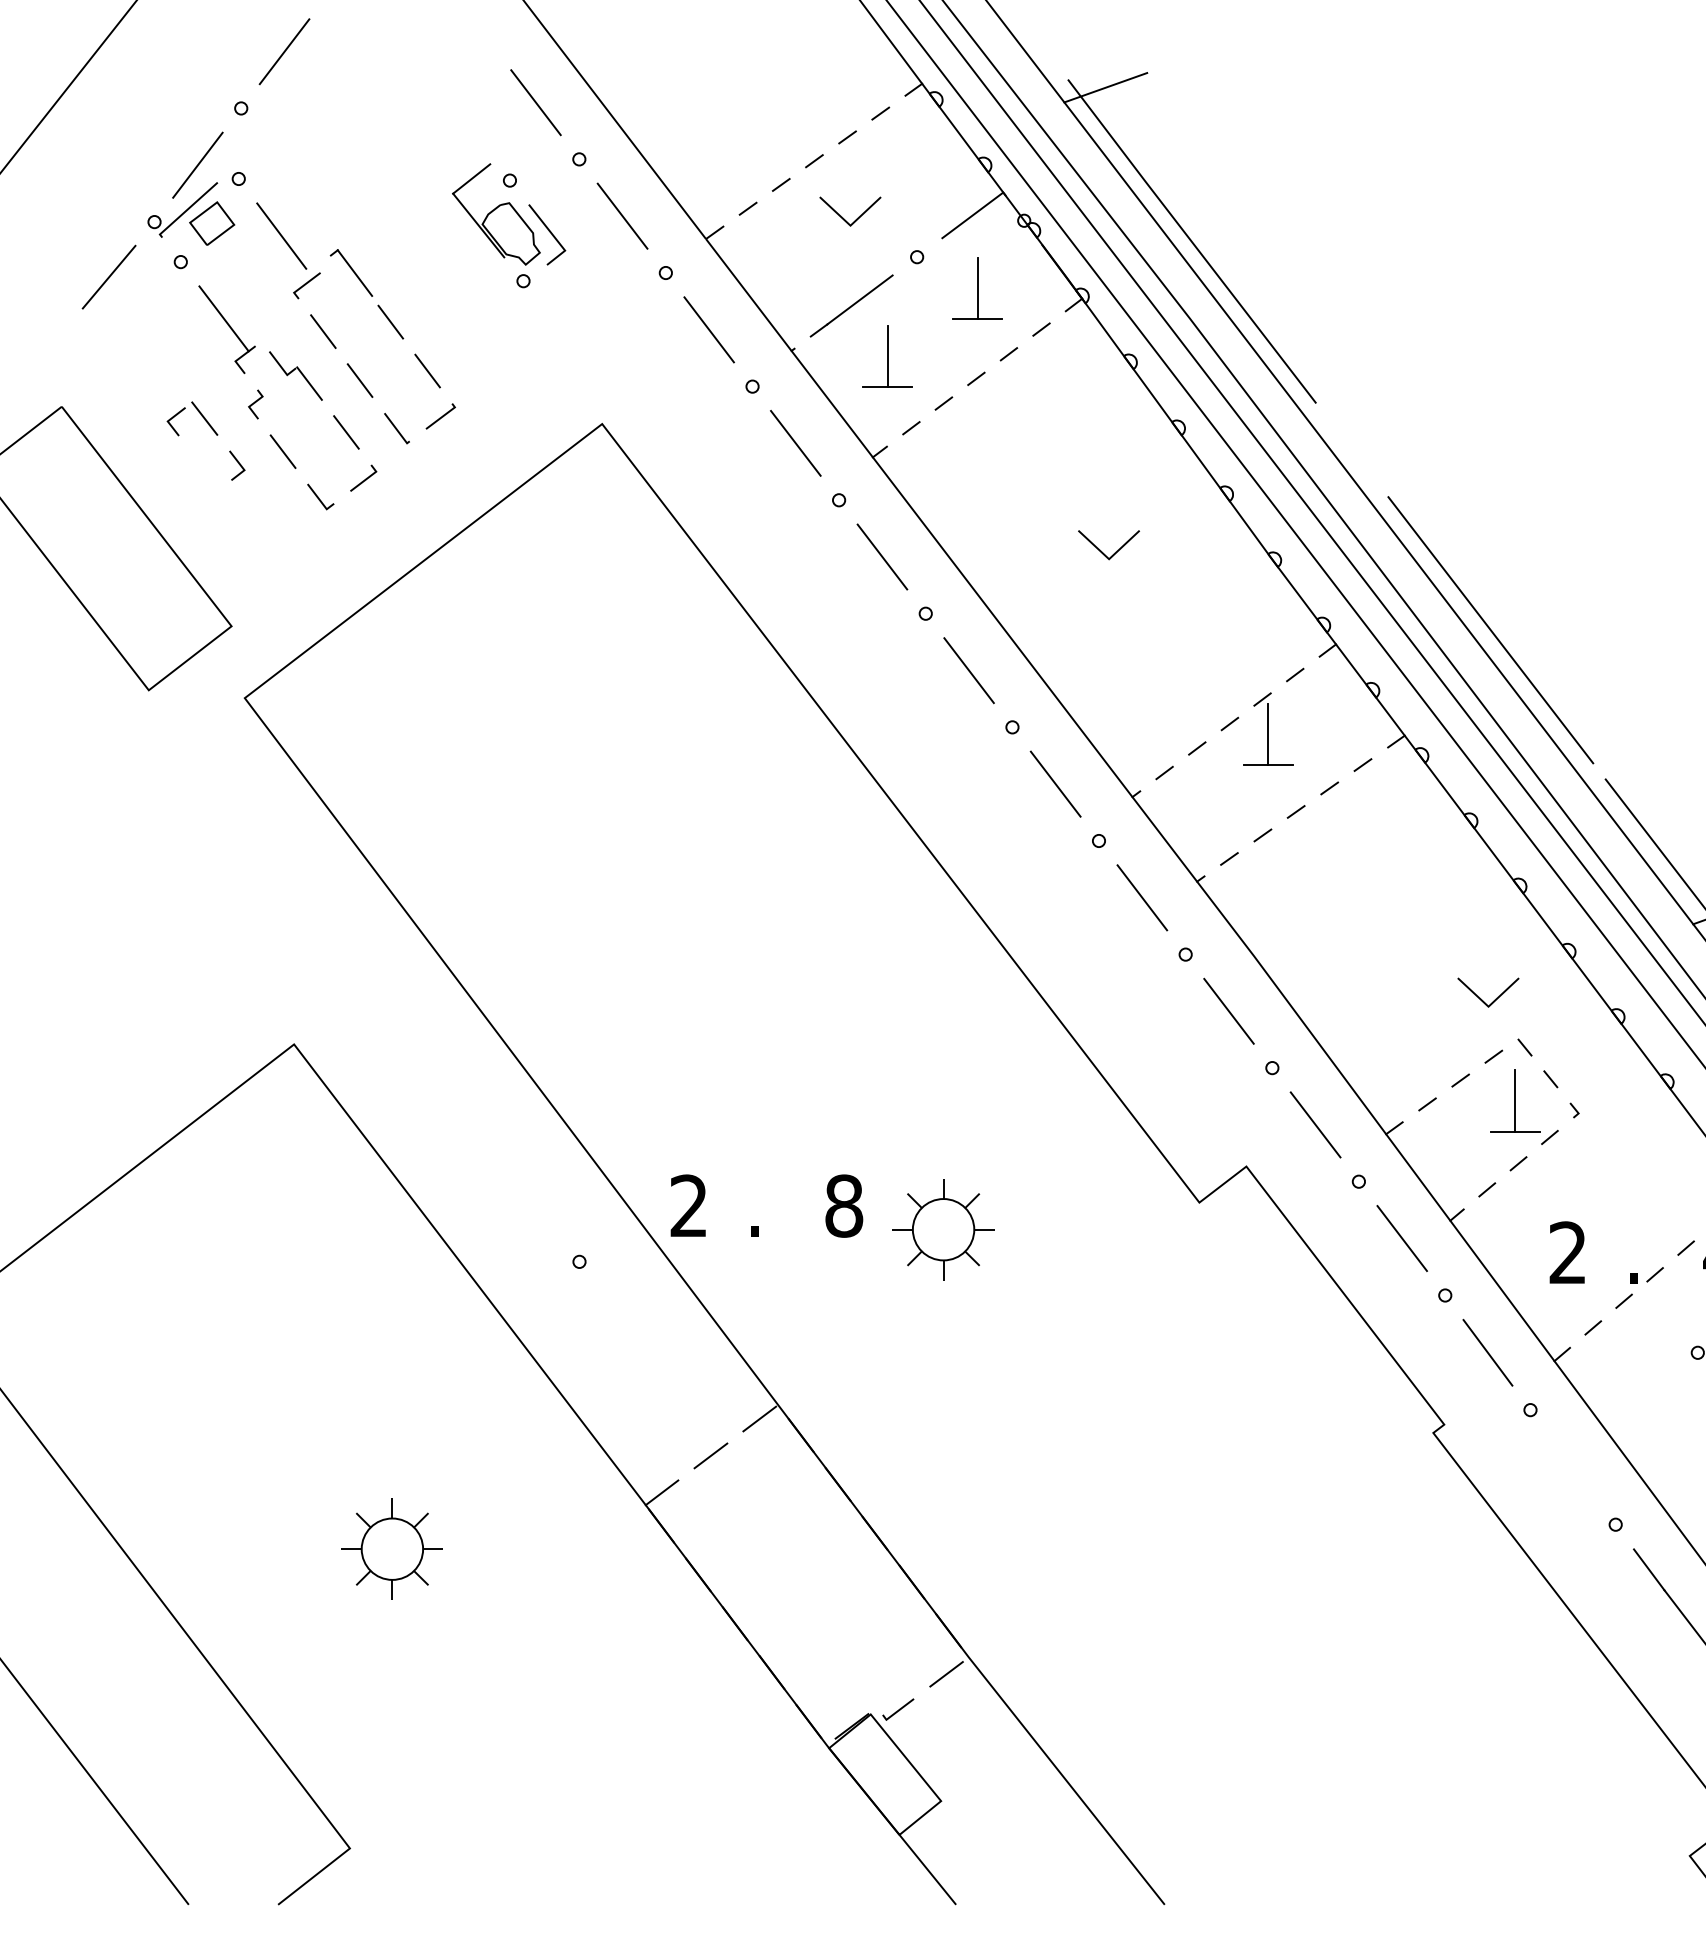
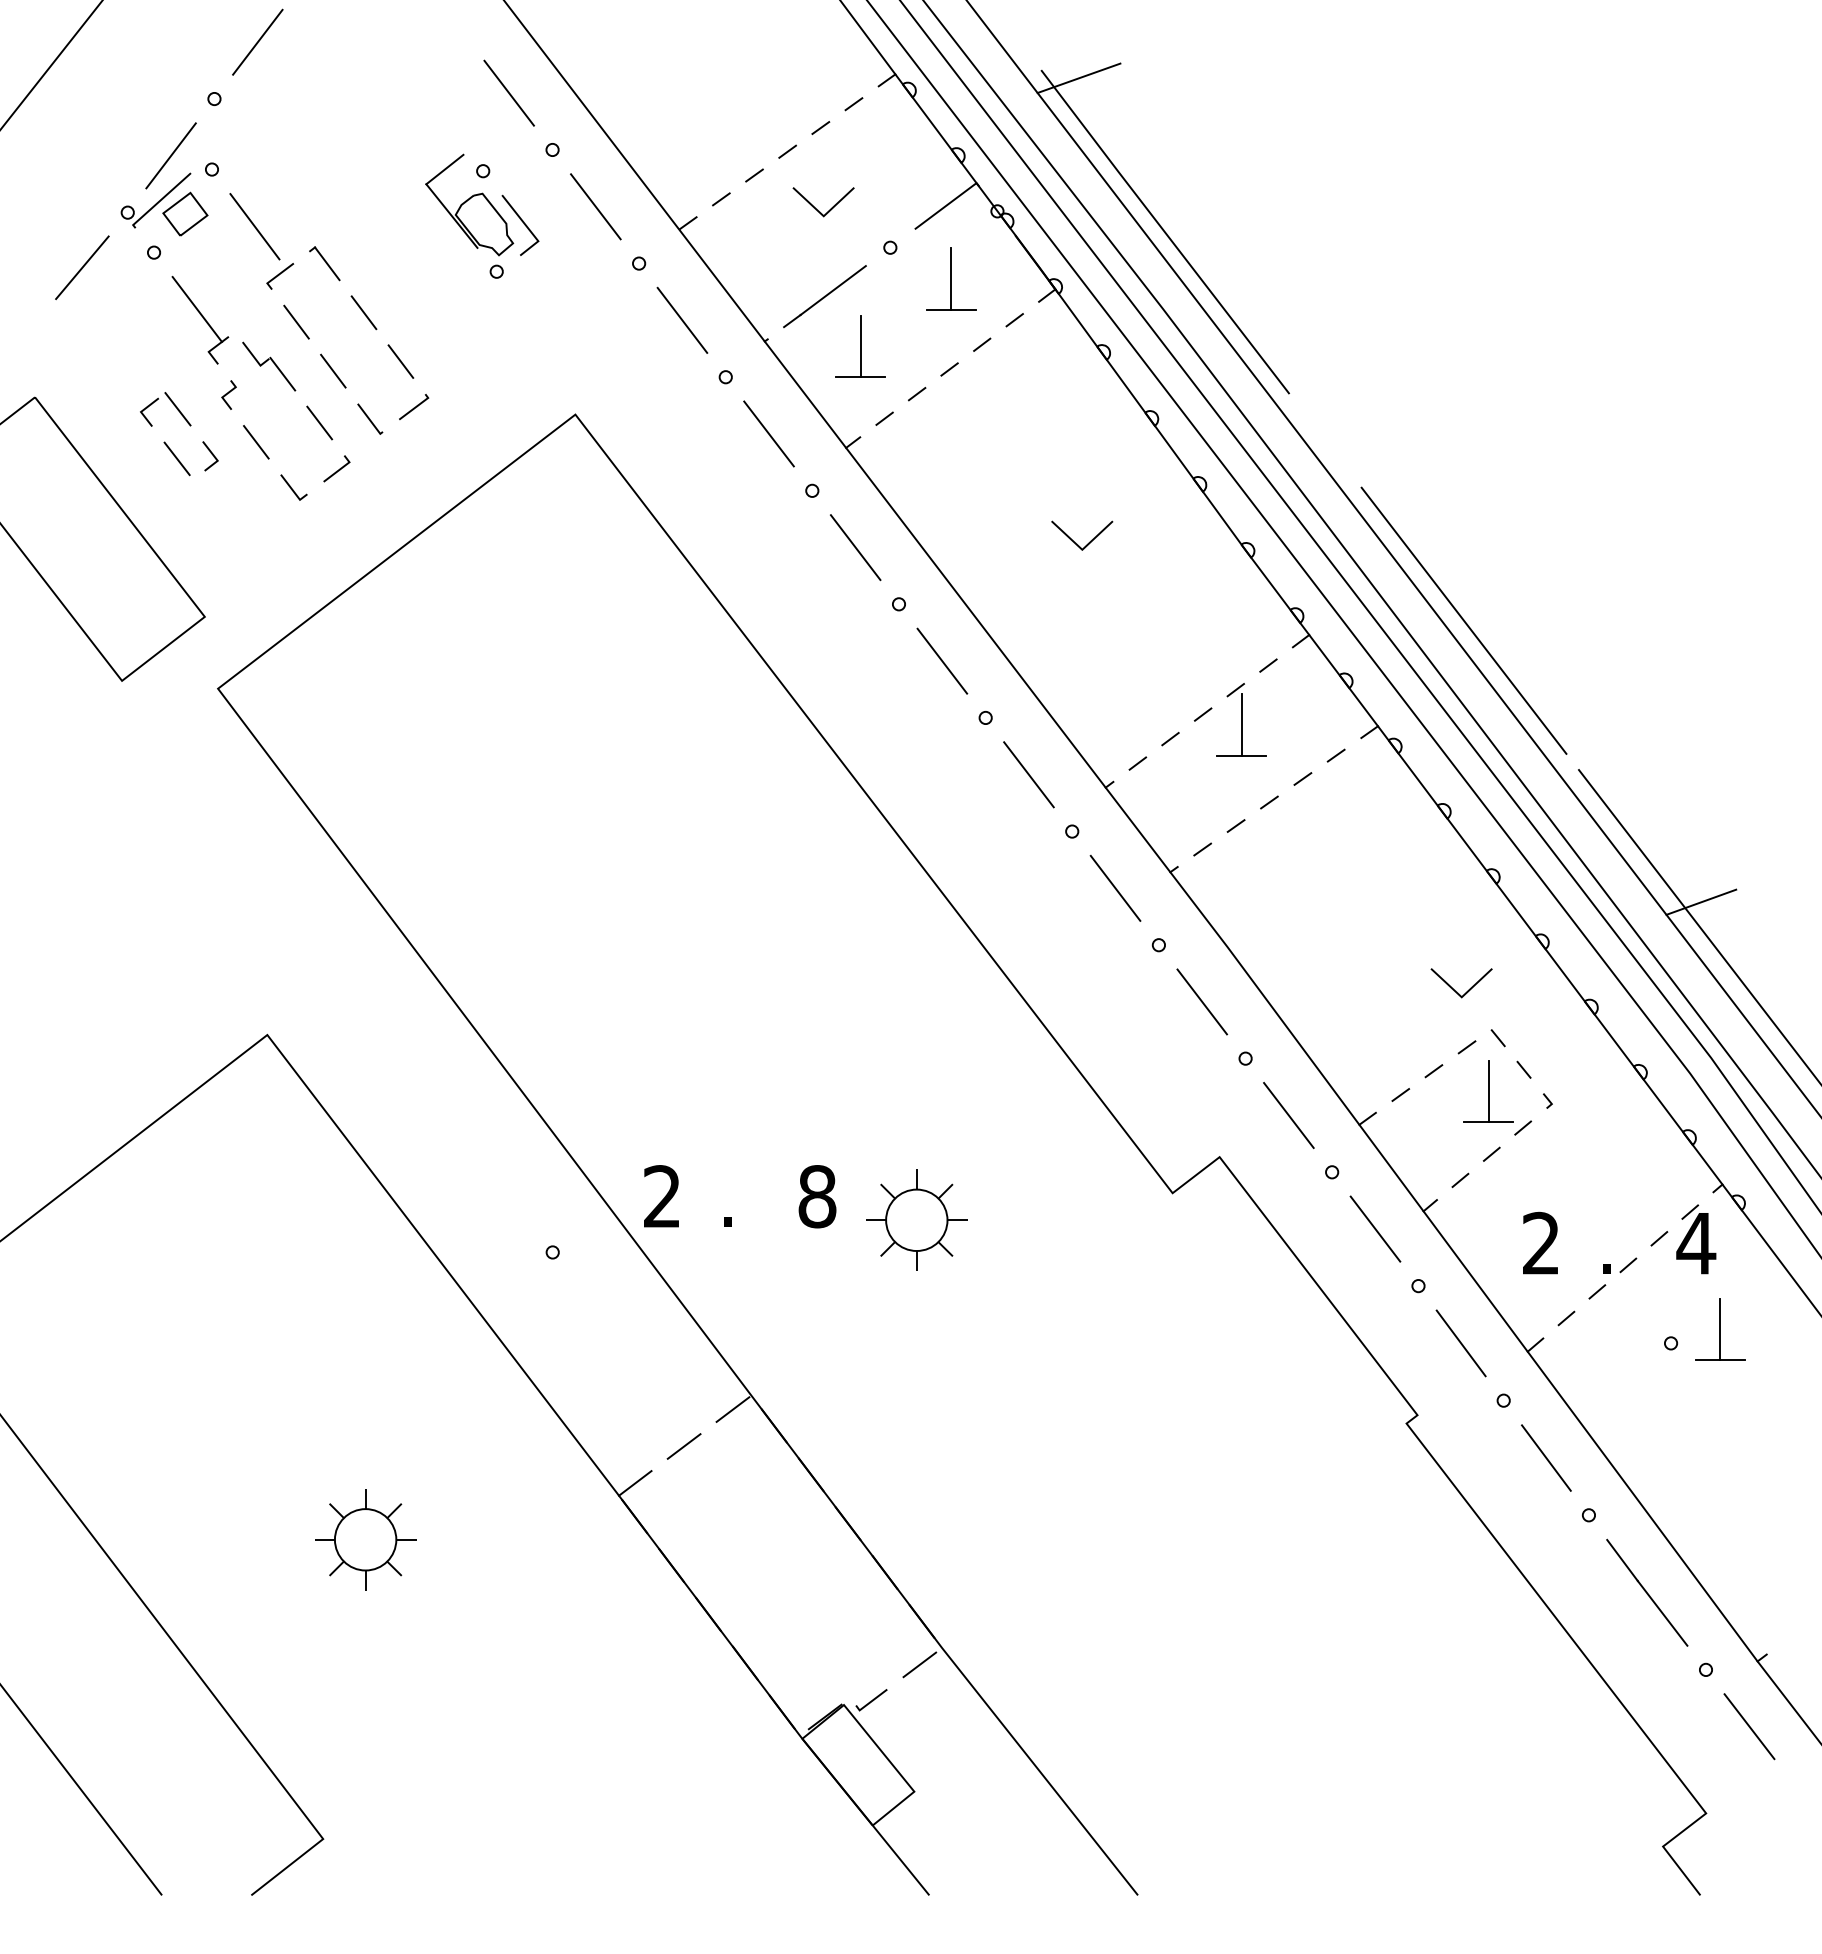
part: (351, 272) -> (324, 263), size x0.71
line: (203, 467) -> (176, 458), added
line: (1573, 1466) -> (1546, 1457), added

